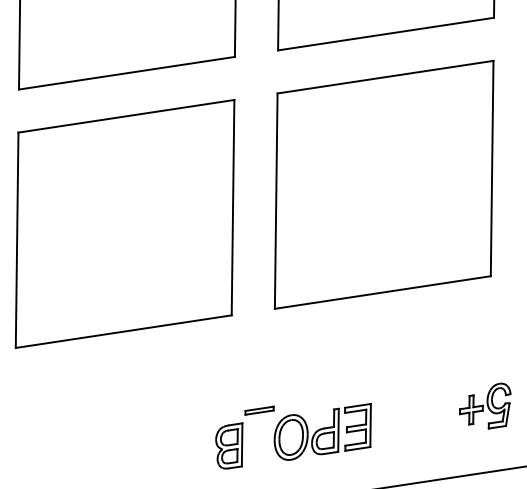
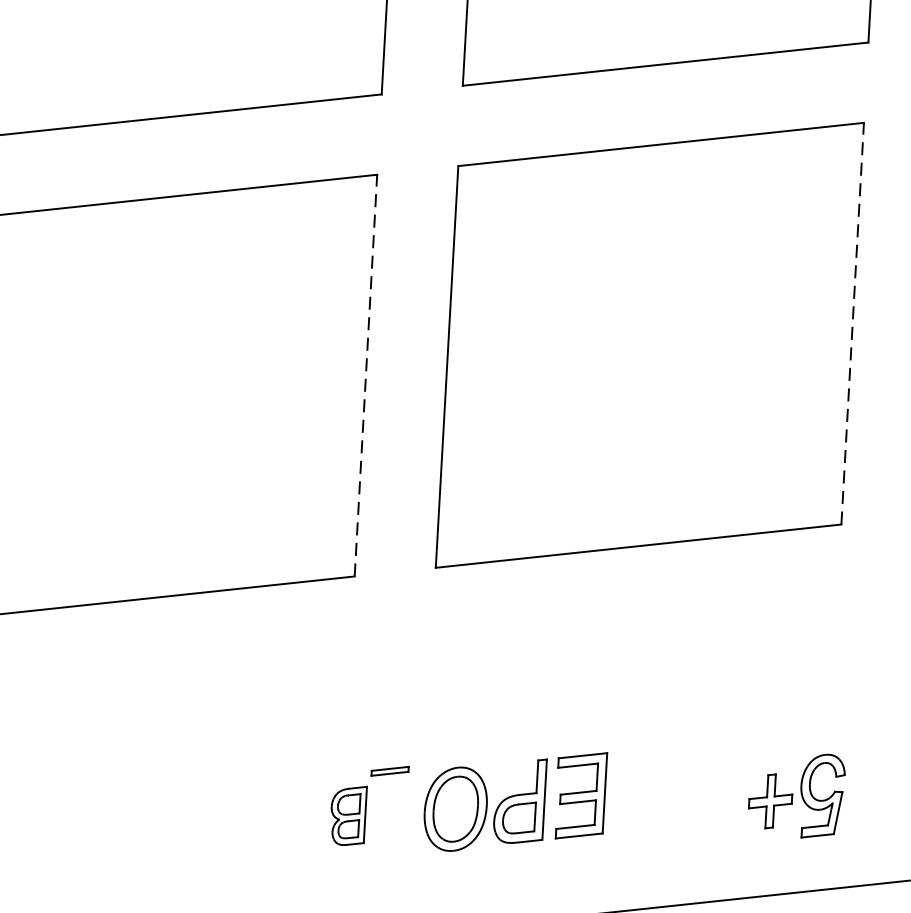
line: (492, 168) -> (853, 323), solid -> dashed
line: (233, 207) -> (366, 375), solid -> dashed
part: (485, 405) -> (797, 794), moved
part: (244, 437) -> (368, 805), size x0.7

